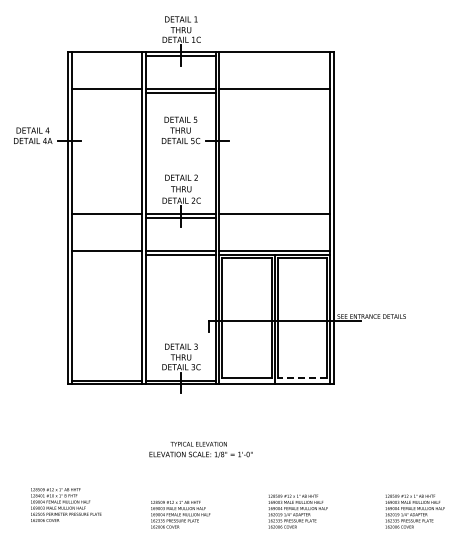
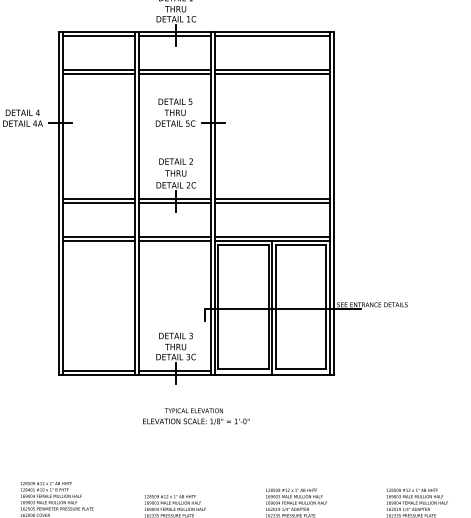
line: (106, 55) -> (98, 35), added
line: (274, 55) -> (272, 35), added
line: (106, 92) -> (98, 73), added
line: (274, 92) -> (272, 73), added
line: (106, 218) -> (98, 203), added
line: (274, 218) -> (272, 203), added
line: (106, 255) -> (98, 241), added
line: (302, 378) -> (300, 368), dashed -> solid
text: (200, 449) -> (195, 416), moved

